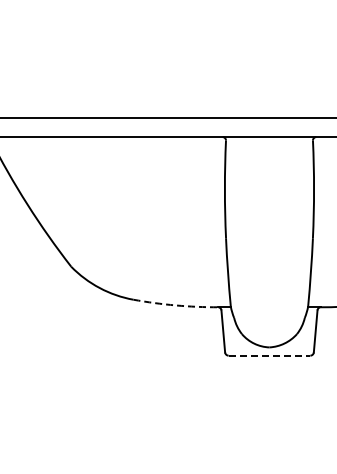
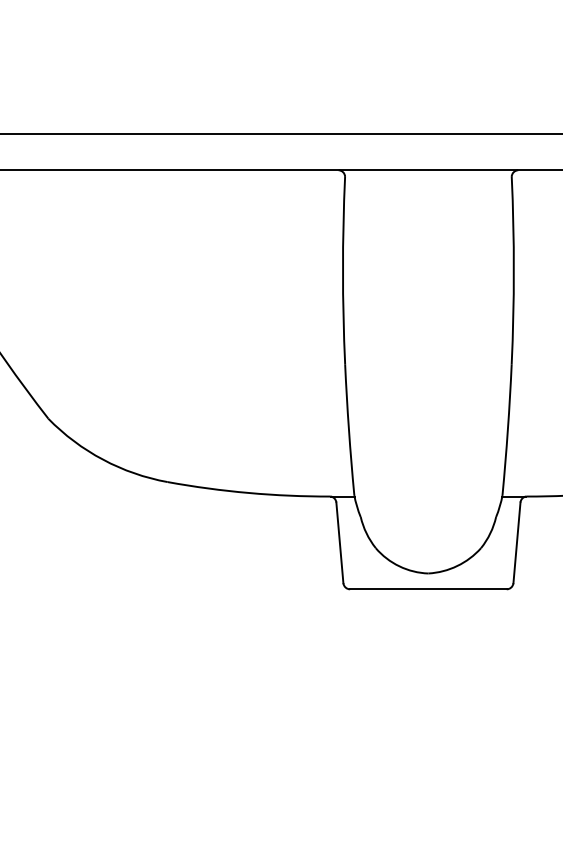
arc: (175, 305) -> (248, 493), dashed -> solid
line: (269, 355) -> (428, 588), dashed -> solid

